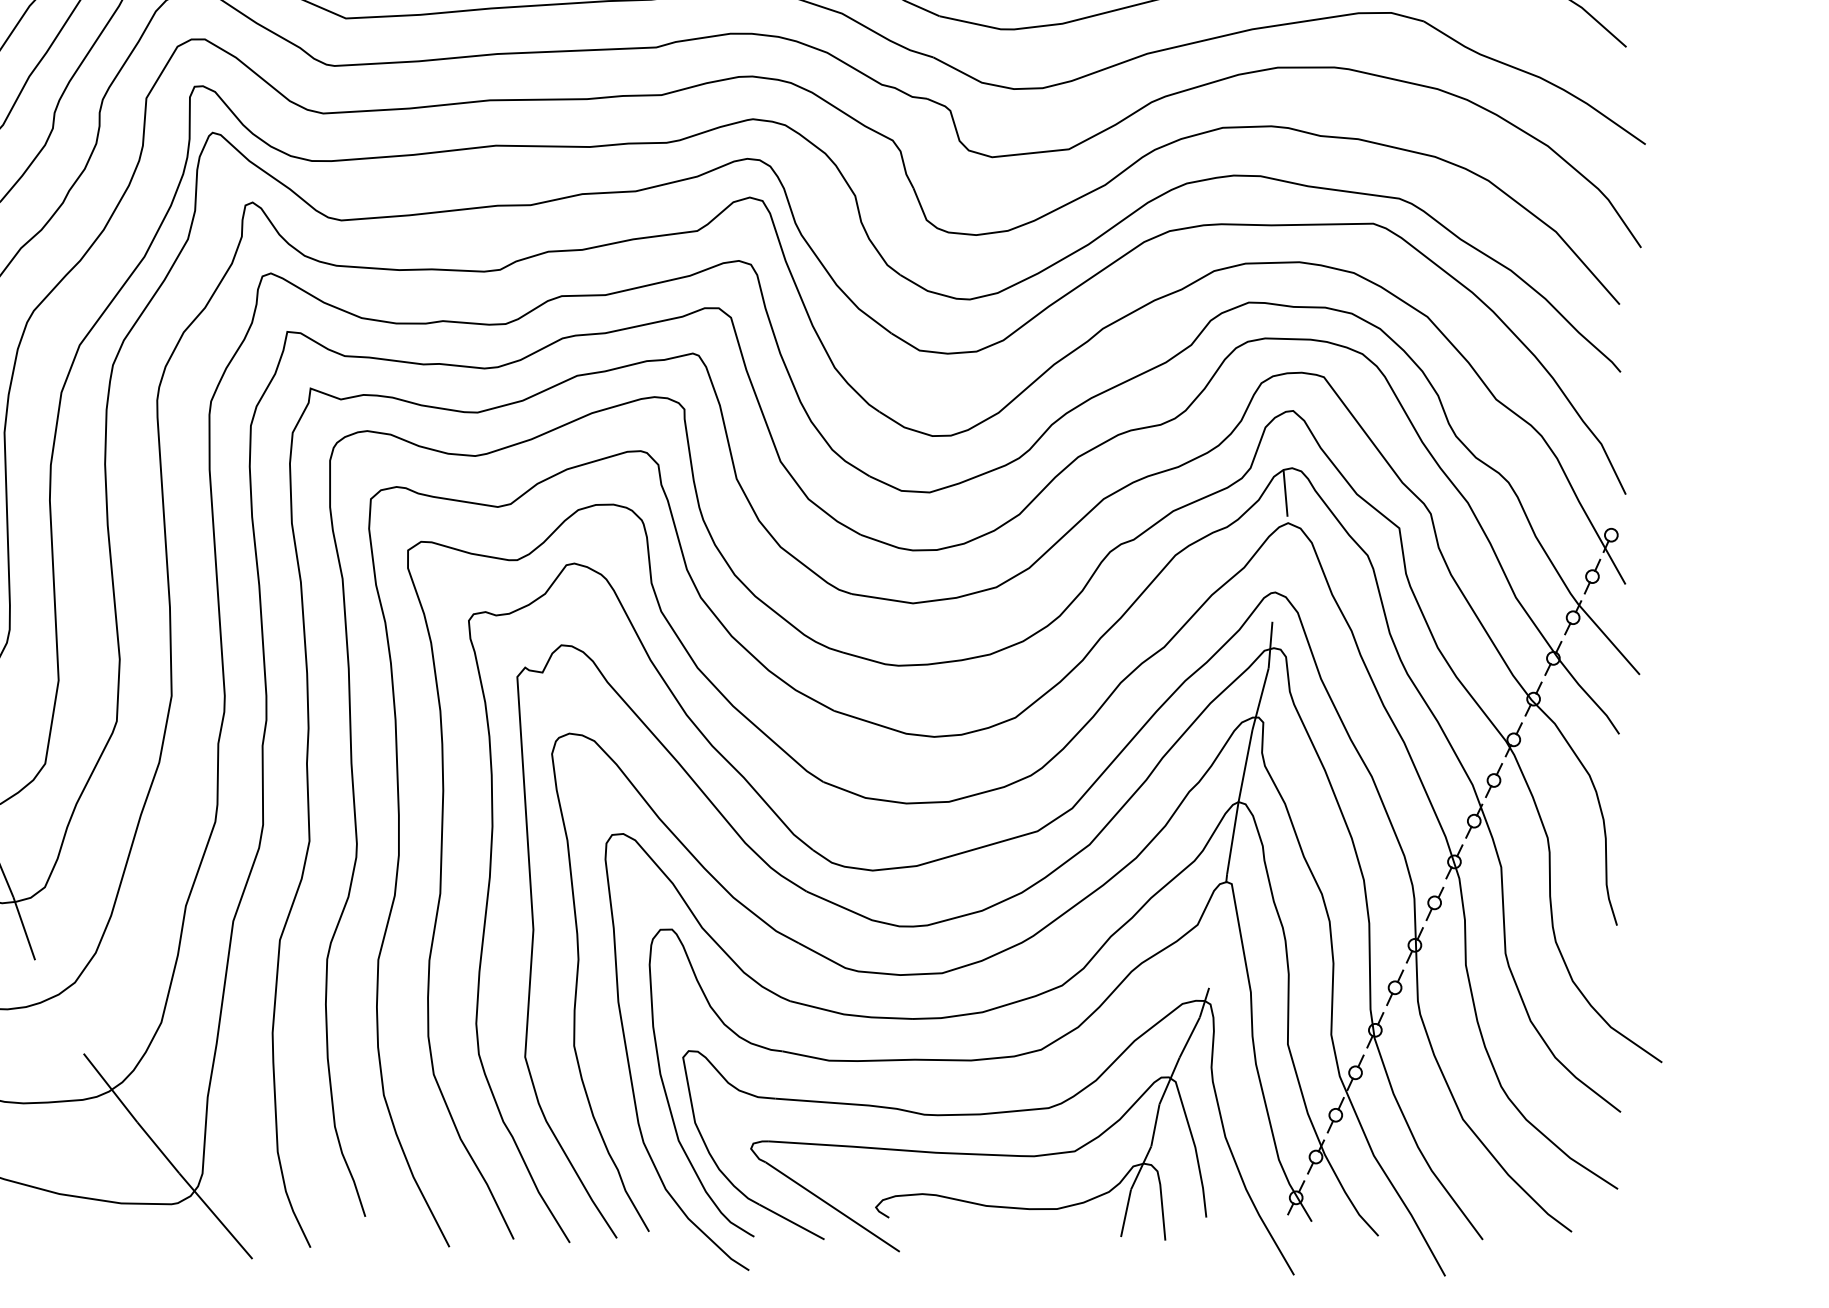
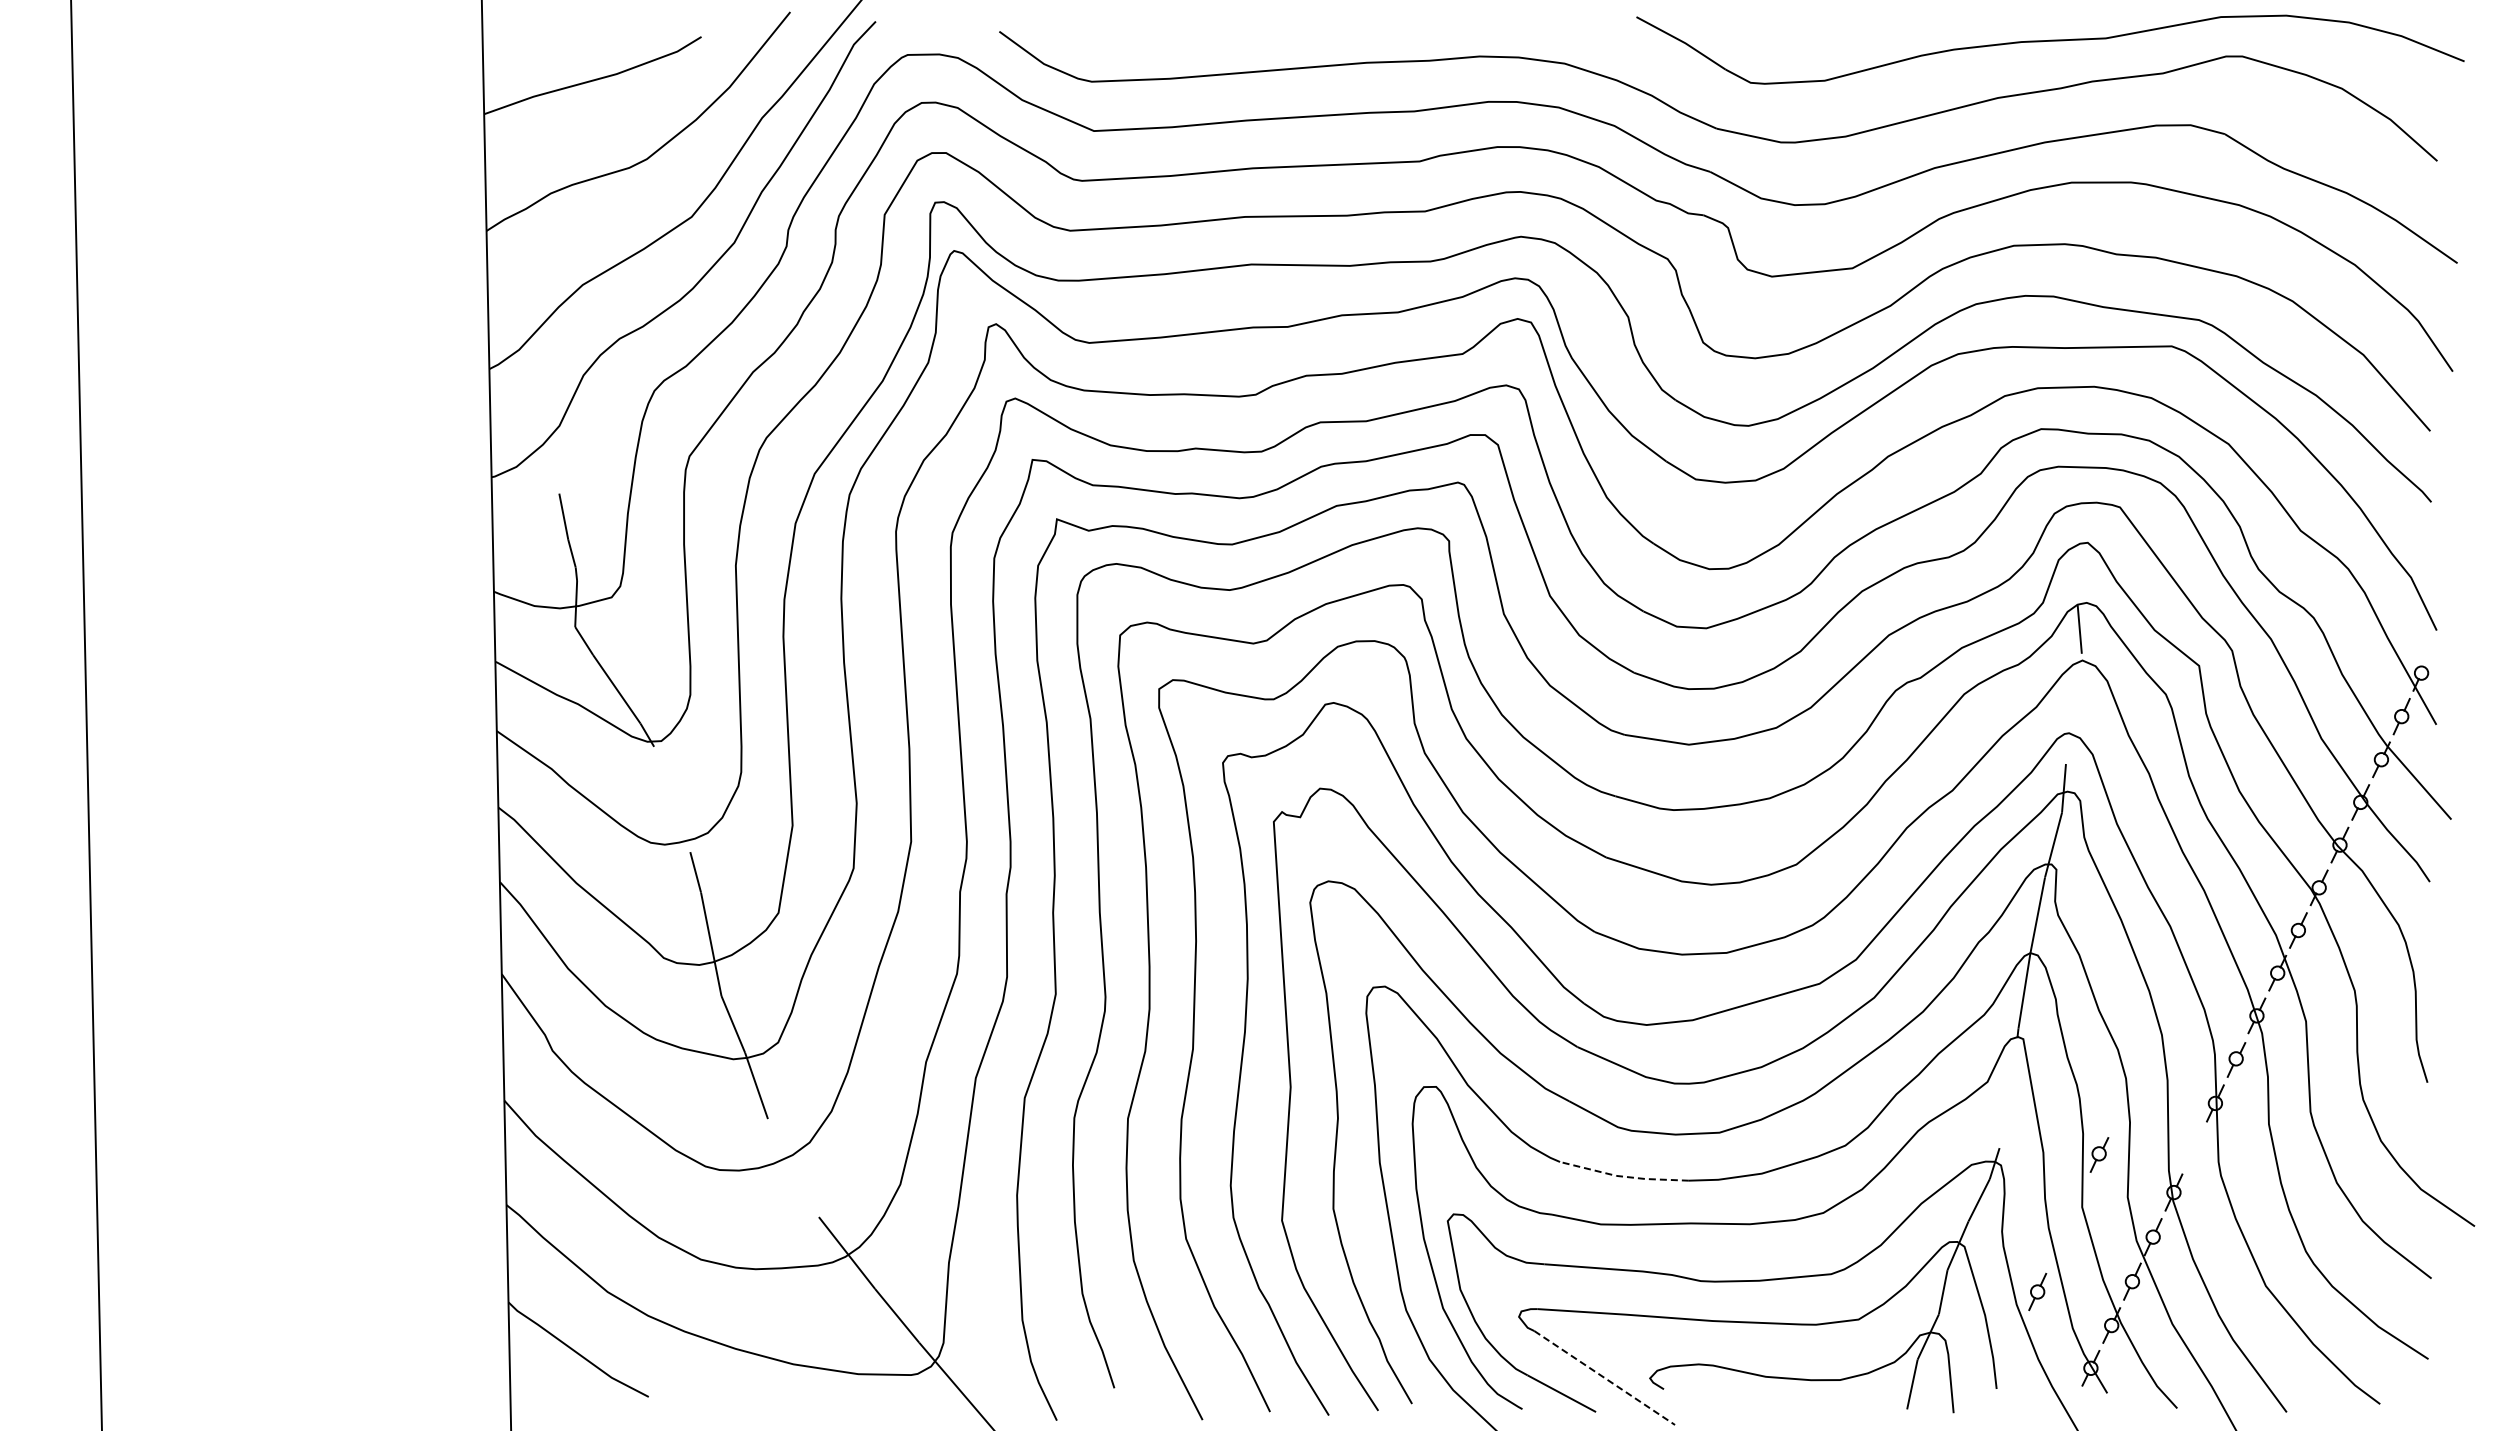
part: (1394, 987) -> (2037, 1291), moved
part: (1304, 994) -> (2099, 1154), added
line: (850, 1014) -> (1623, 1176), solid -> dashed
line: (832, 1207) -> (1604, 1378), solid -> dashed

